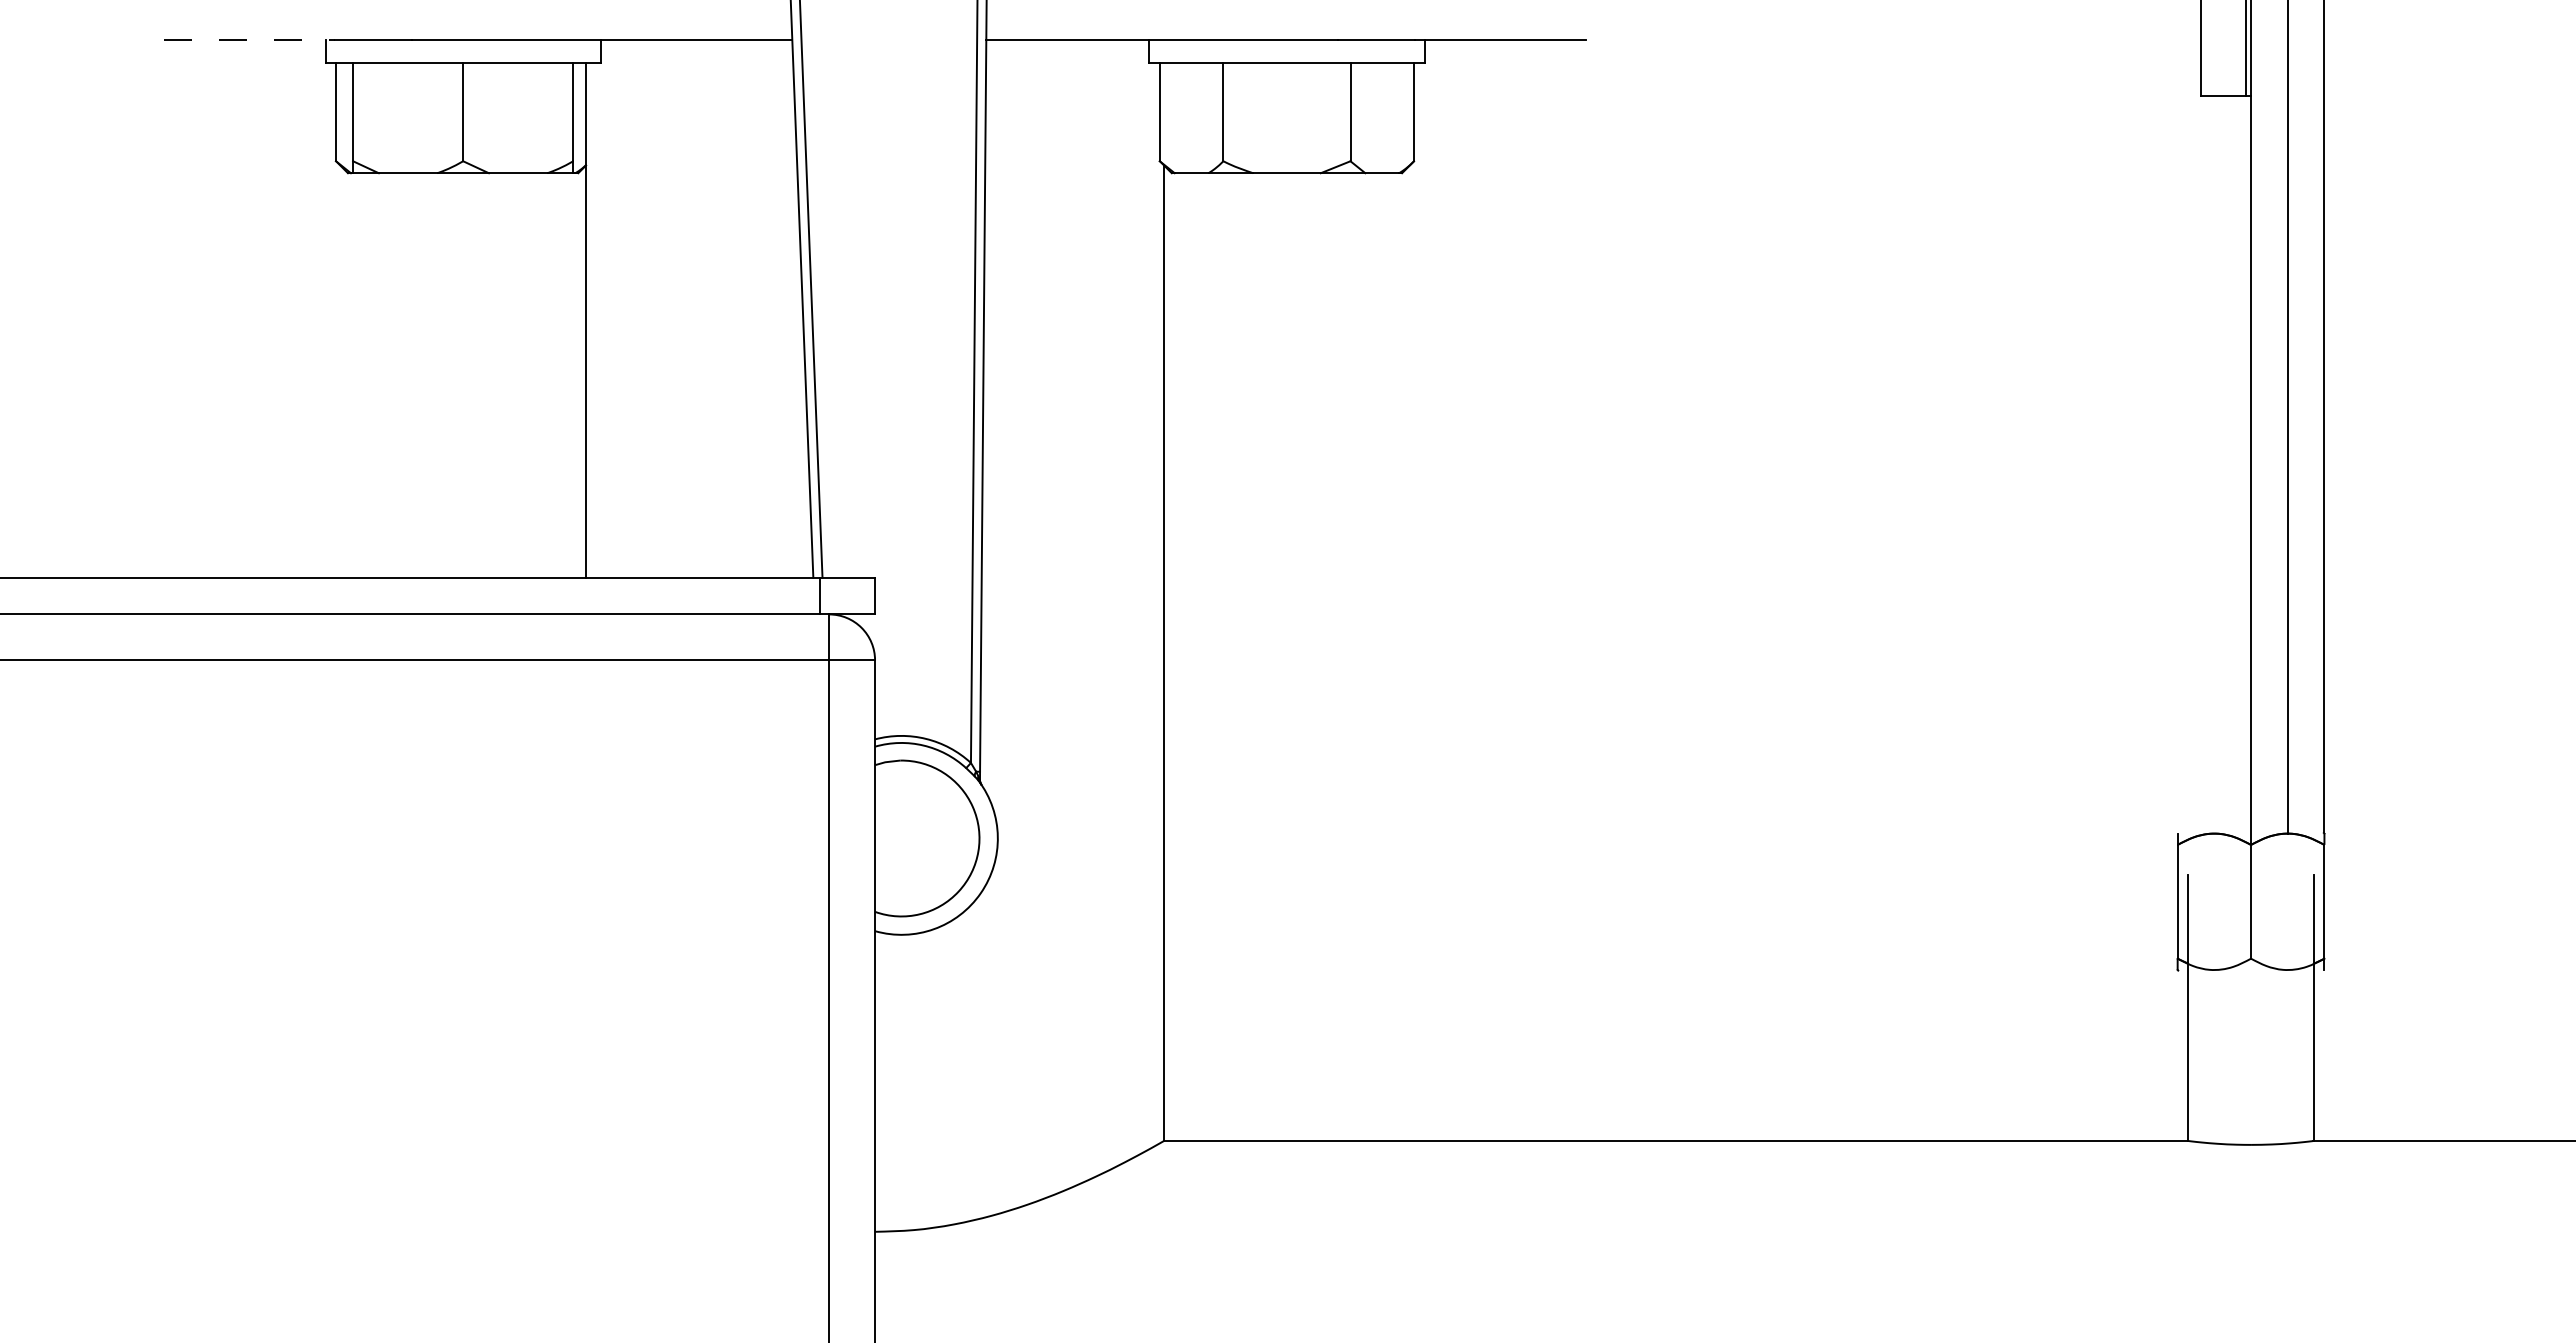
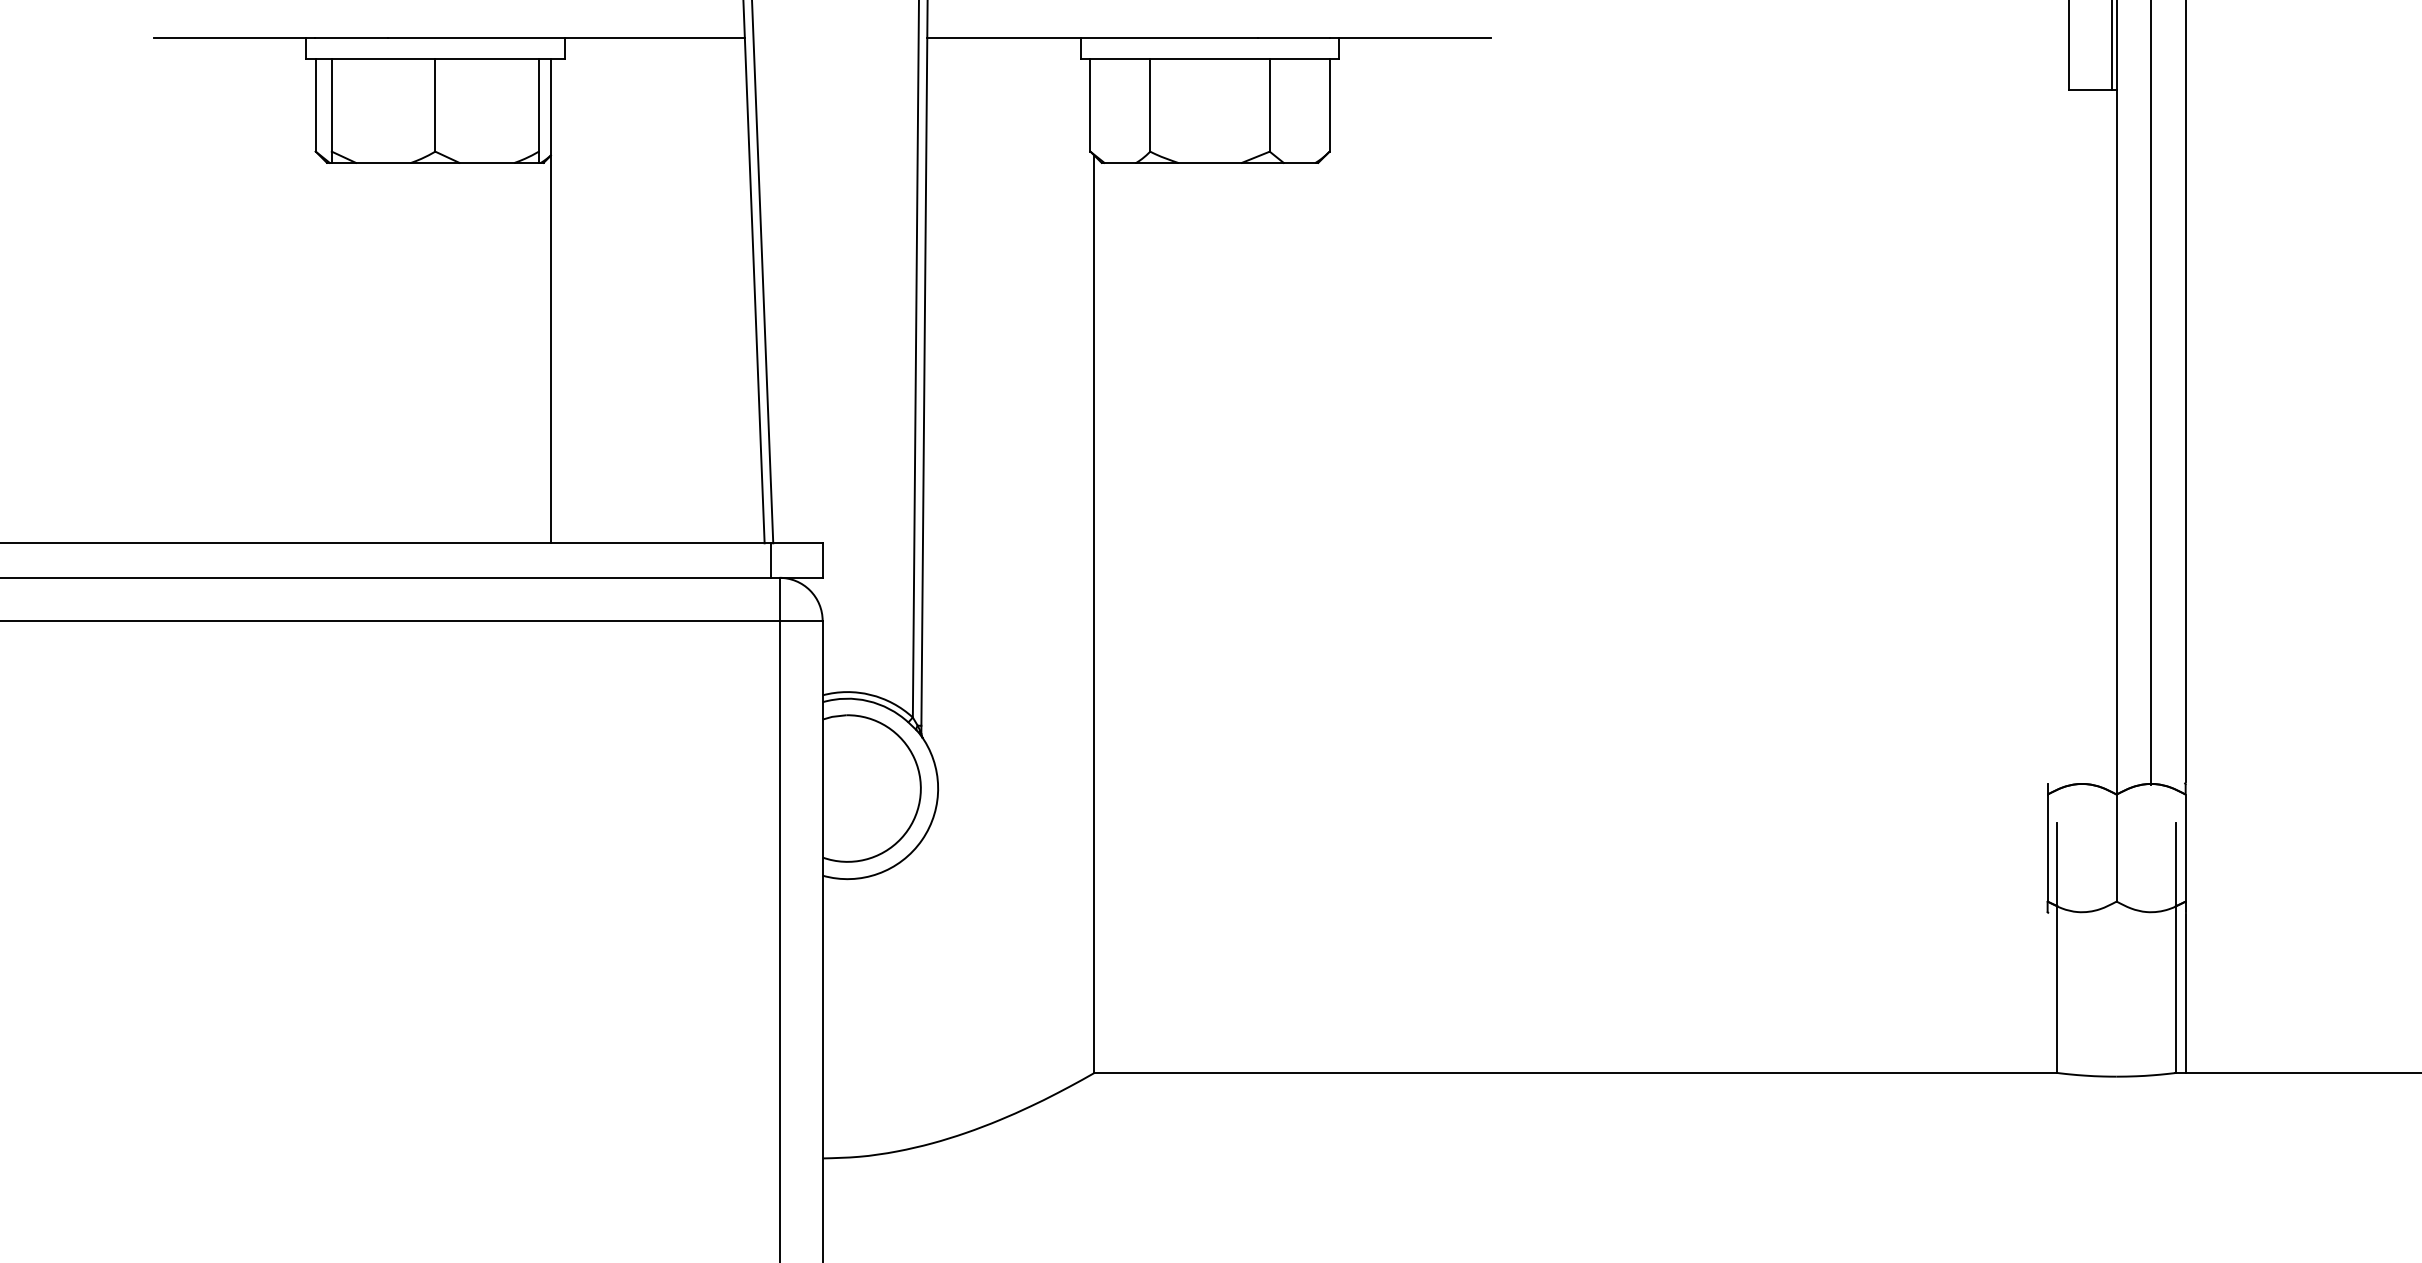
line: (249, 40) -> (234, 38), dashed -> solid
line: (2324, 1055) -> (2185, 992), added

